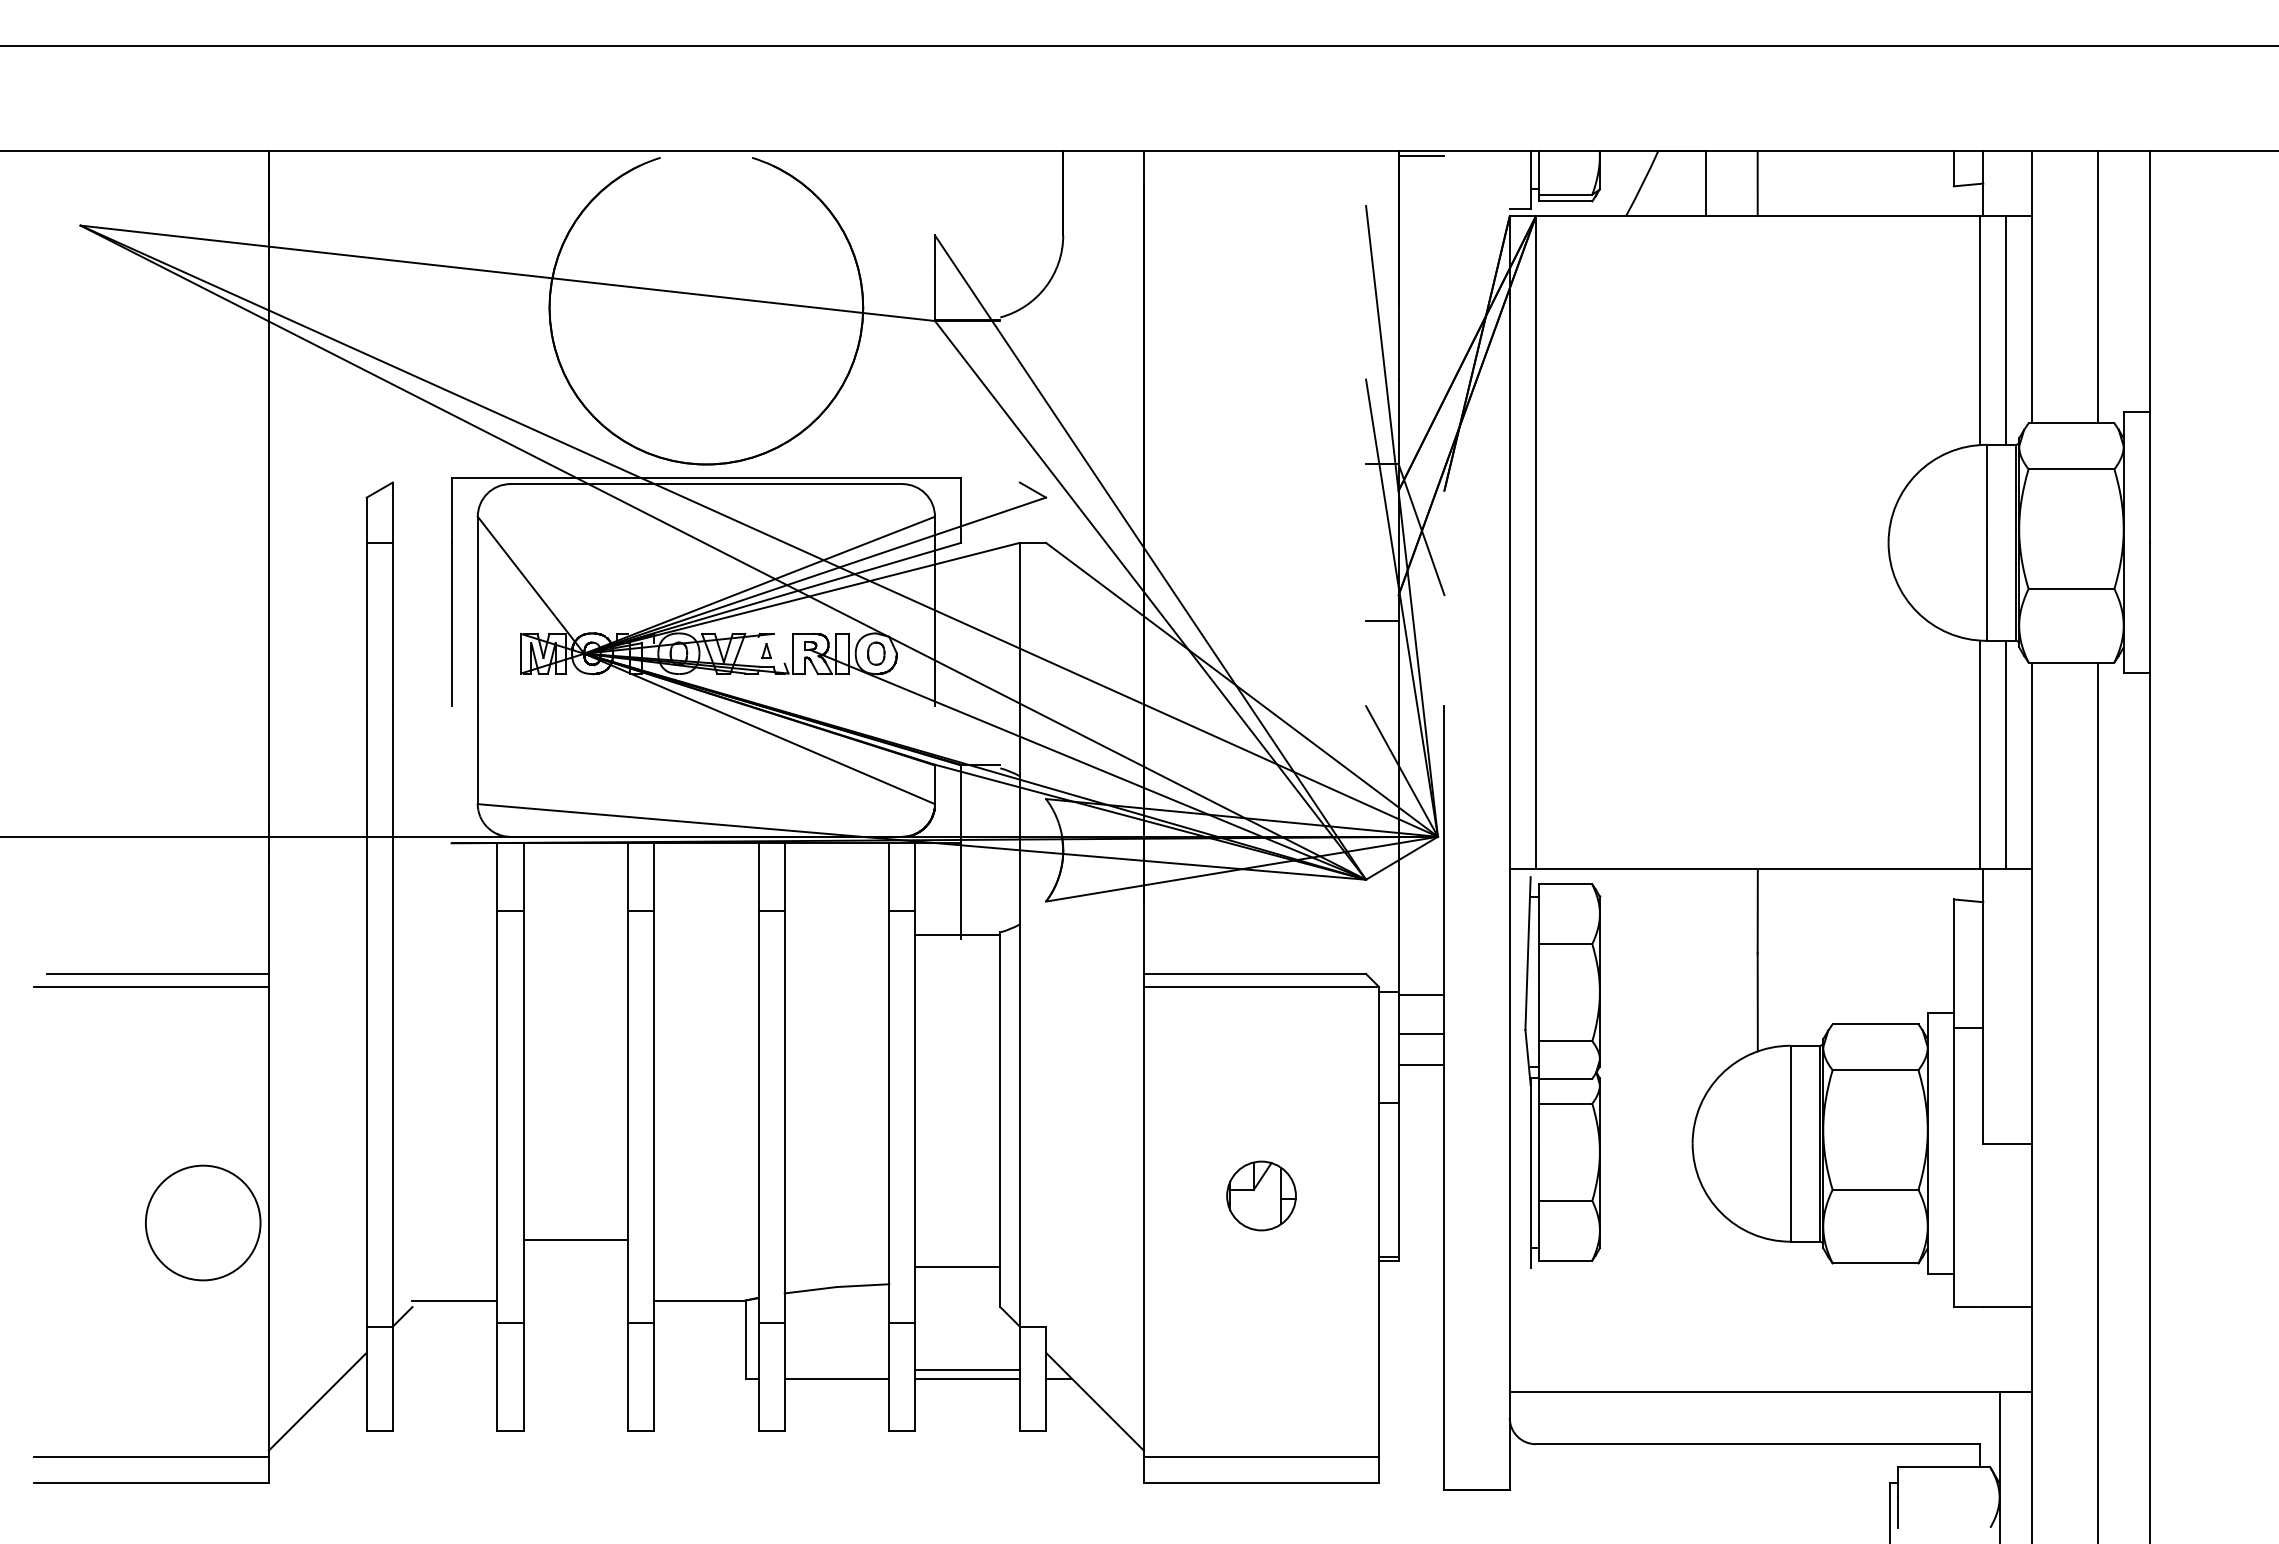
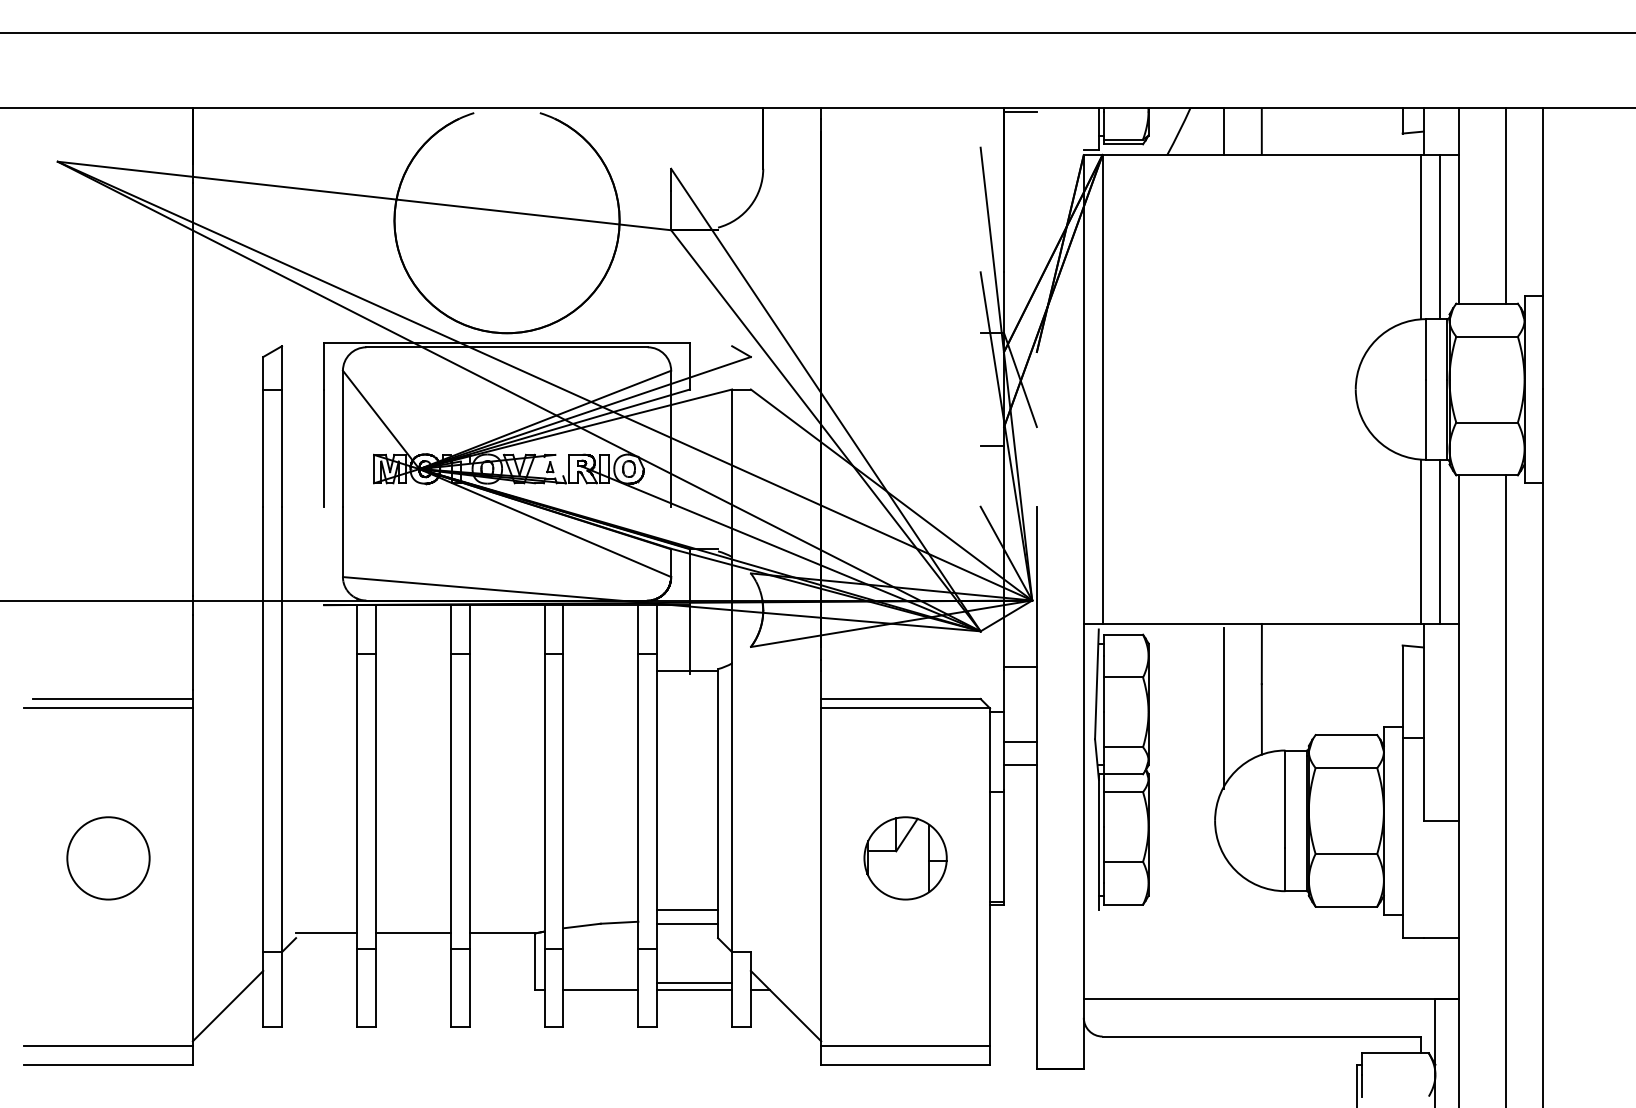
line: (1705, 986) -> (1224, 707), added
line: (1421, 995) -> (1020, 667), moved
part: (1261, 1195) -> (905, 858), size x1.67
circle: (203, 1222) -> (108, 858), moved
line: (575, 1239) -> (413, 933), moved
line: (957, 1288) -> (687, 924), added

